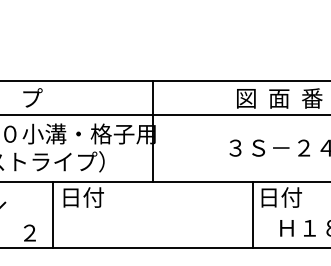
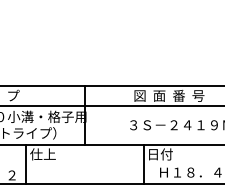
text: (81, 197) -> (42, 154), 日付 -> 仕上

